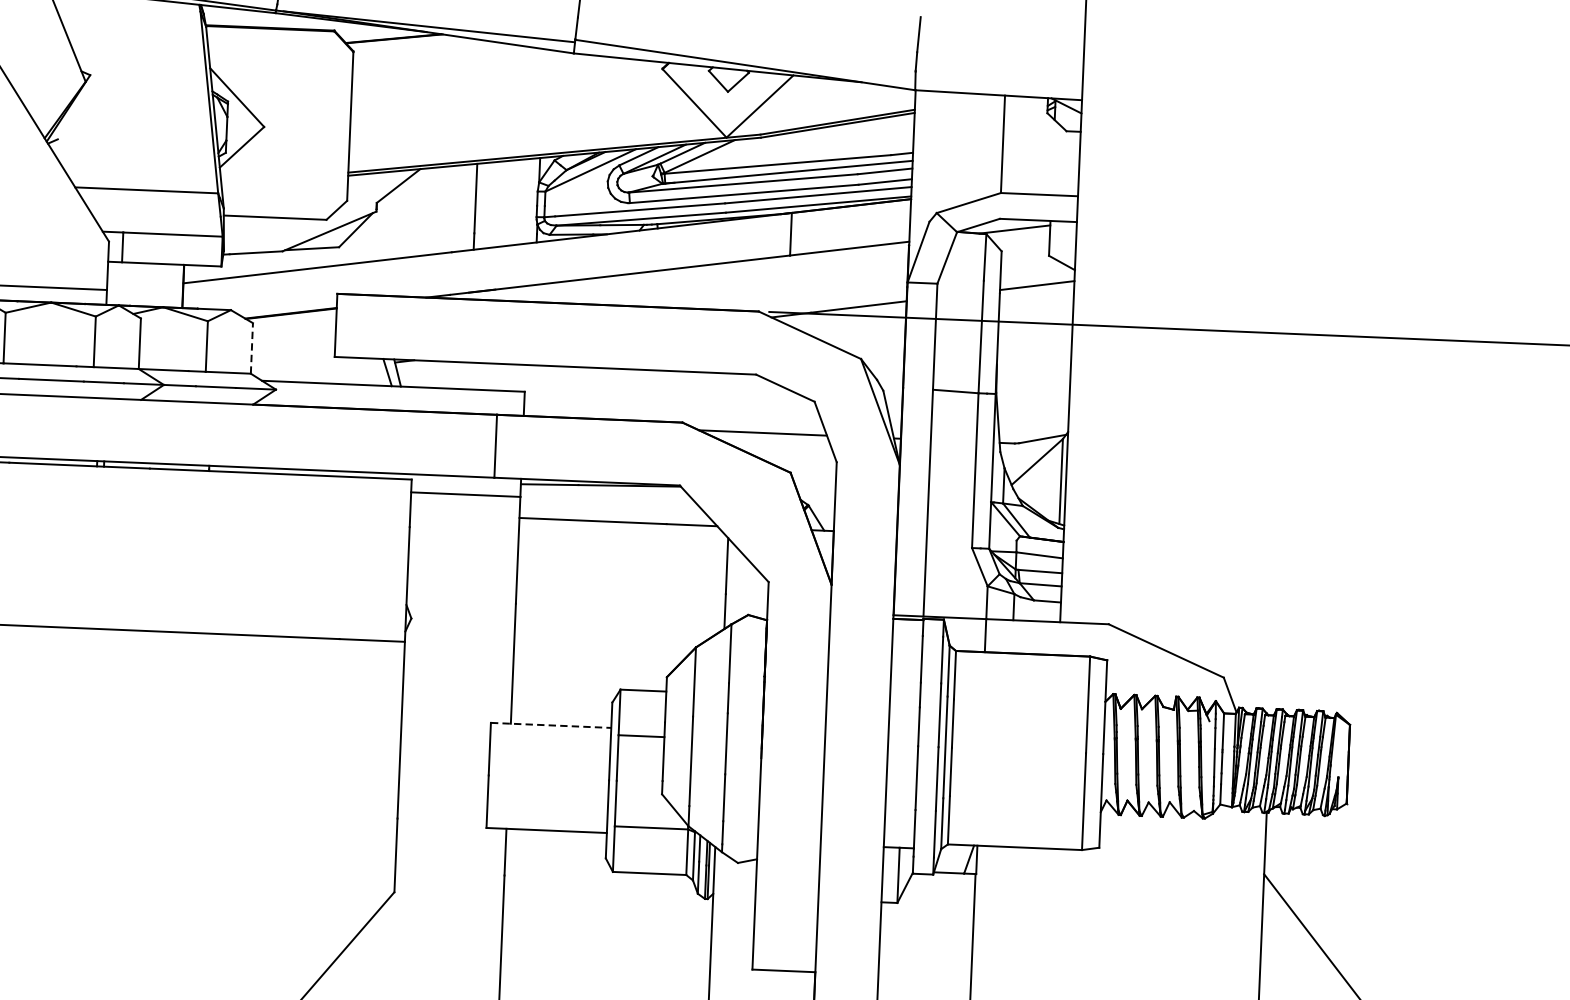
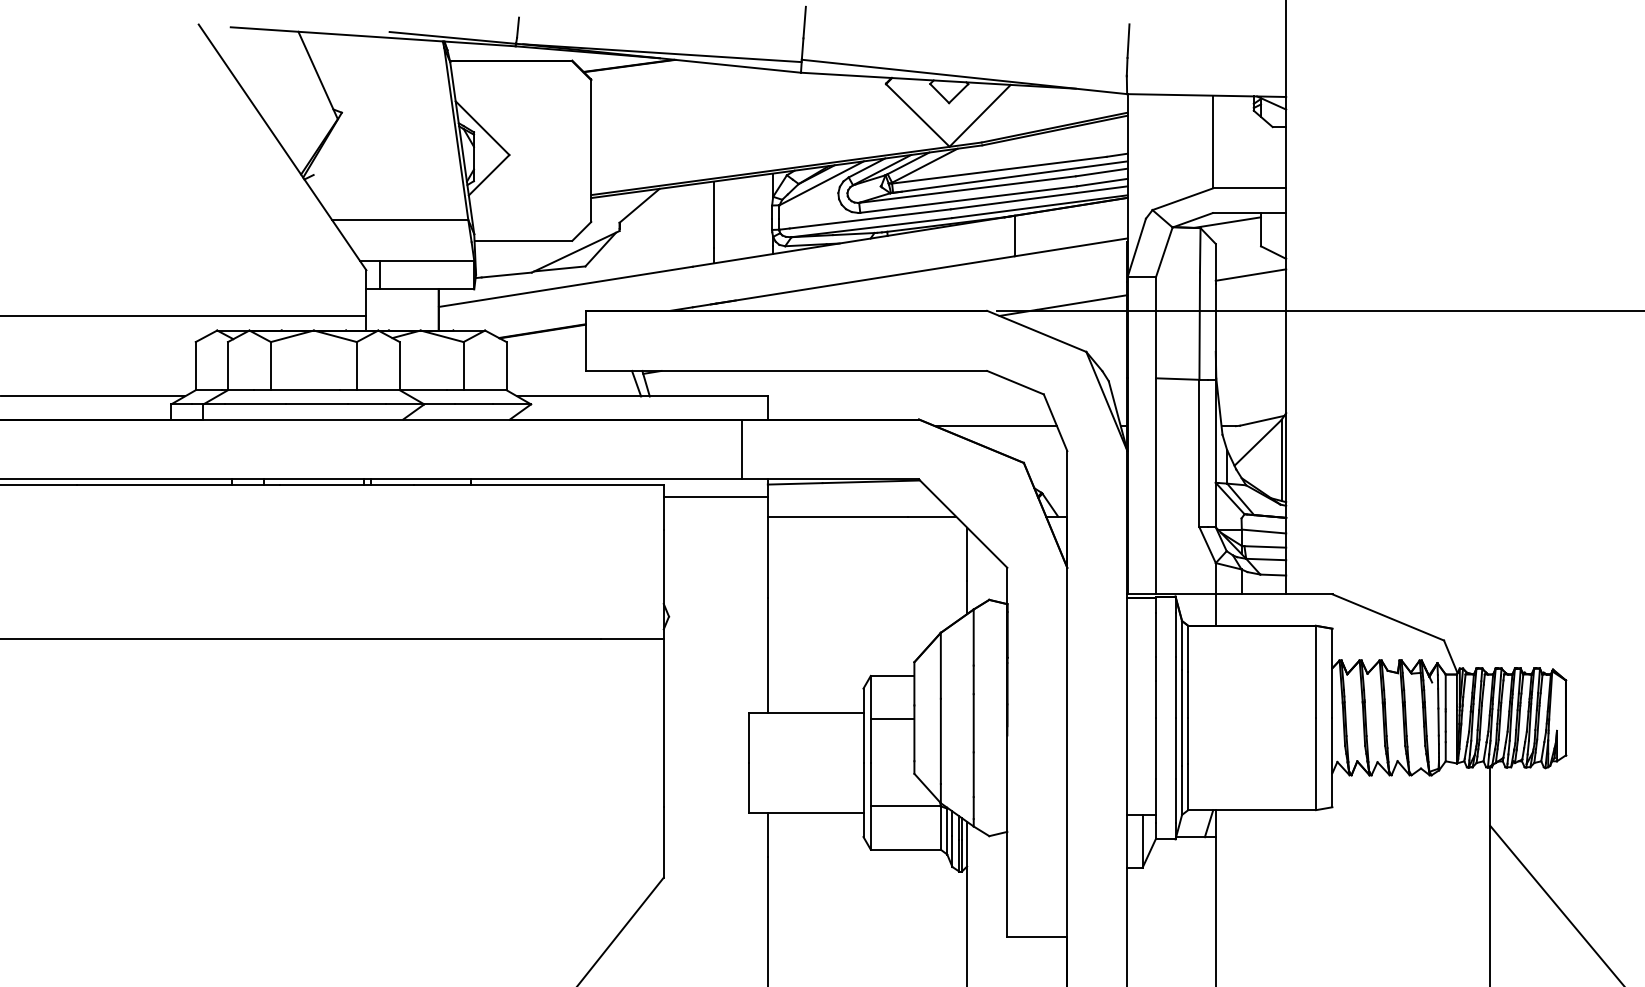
line: (251, 347) -> (506, 365), dashed -> solid
line: (551, 725) -> (806, 712), dashed -> solid

